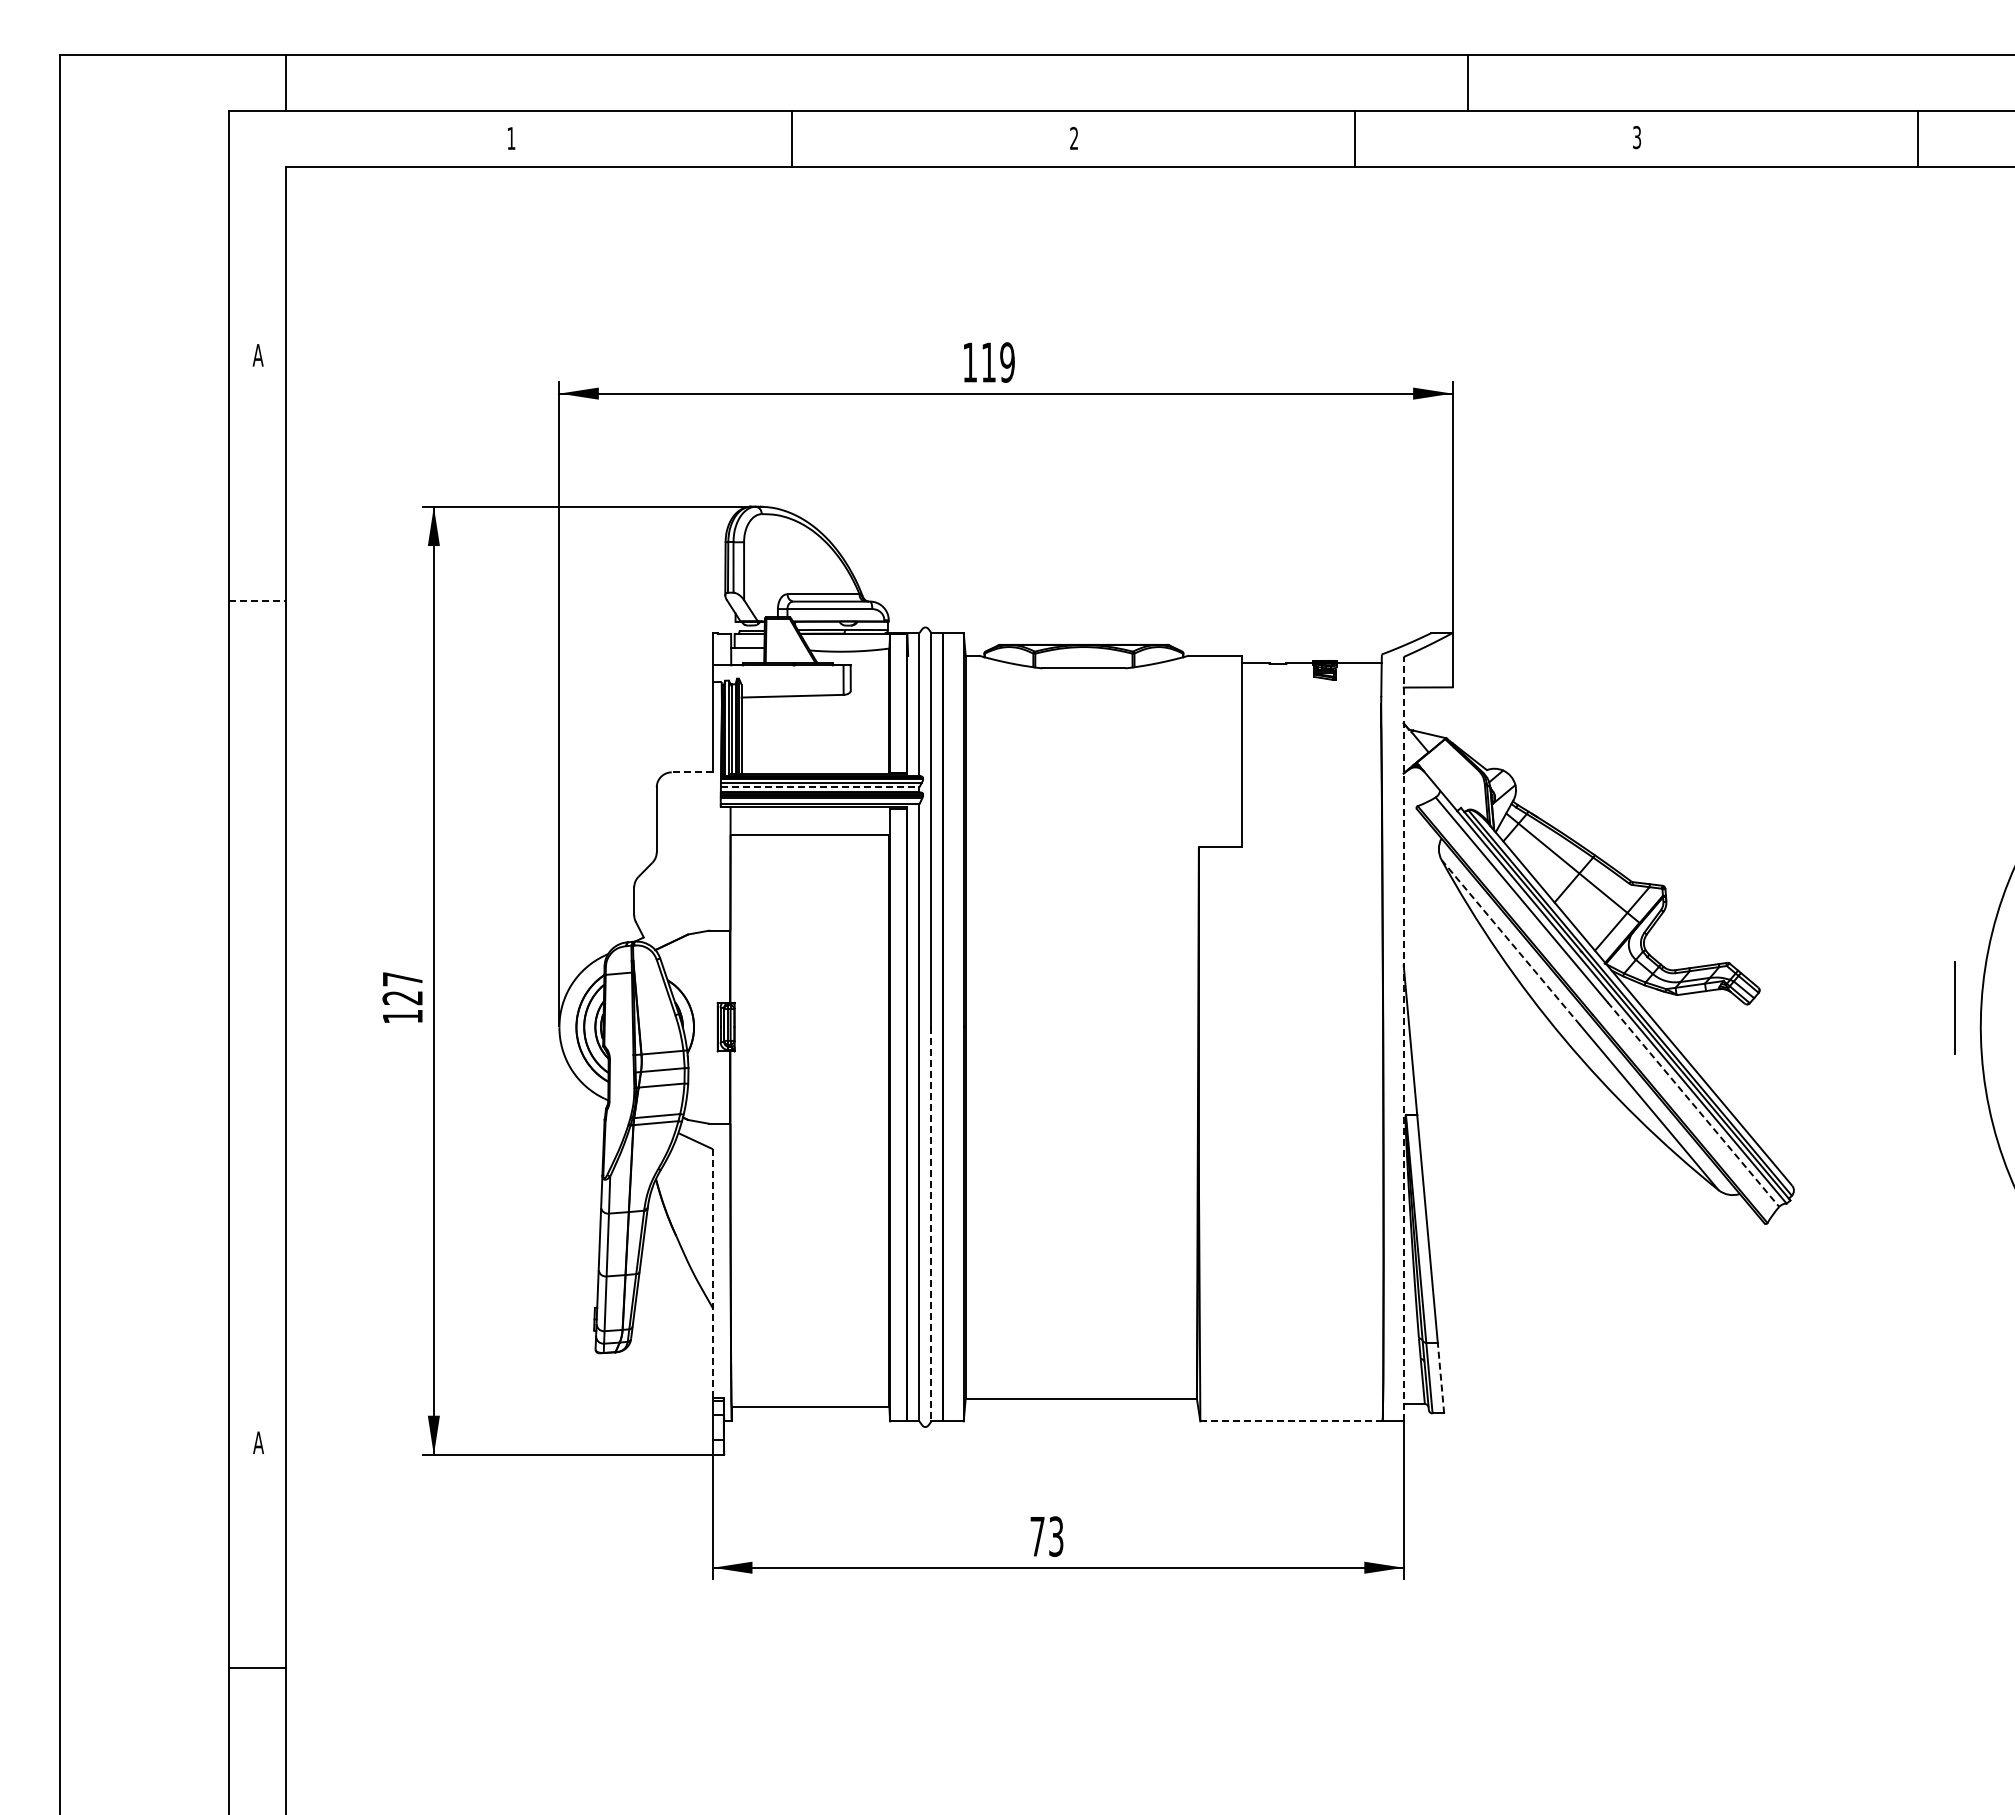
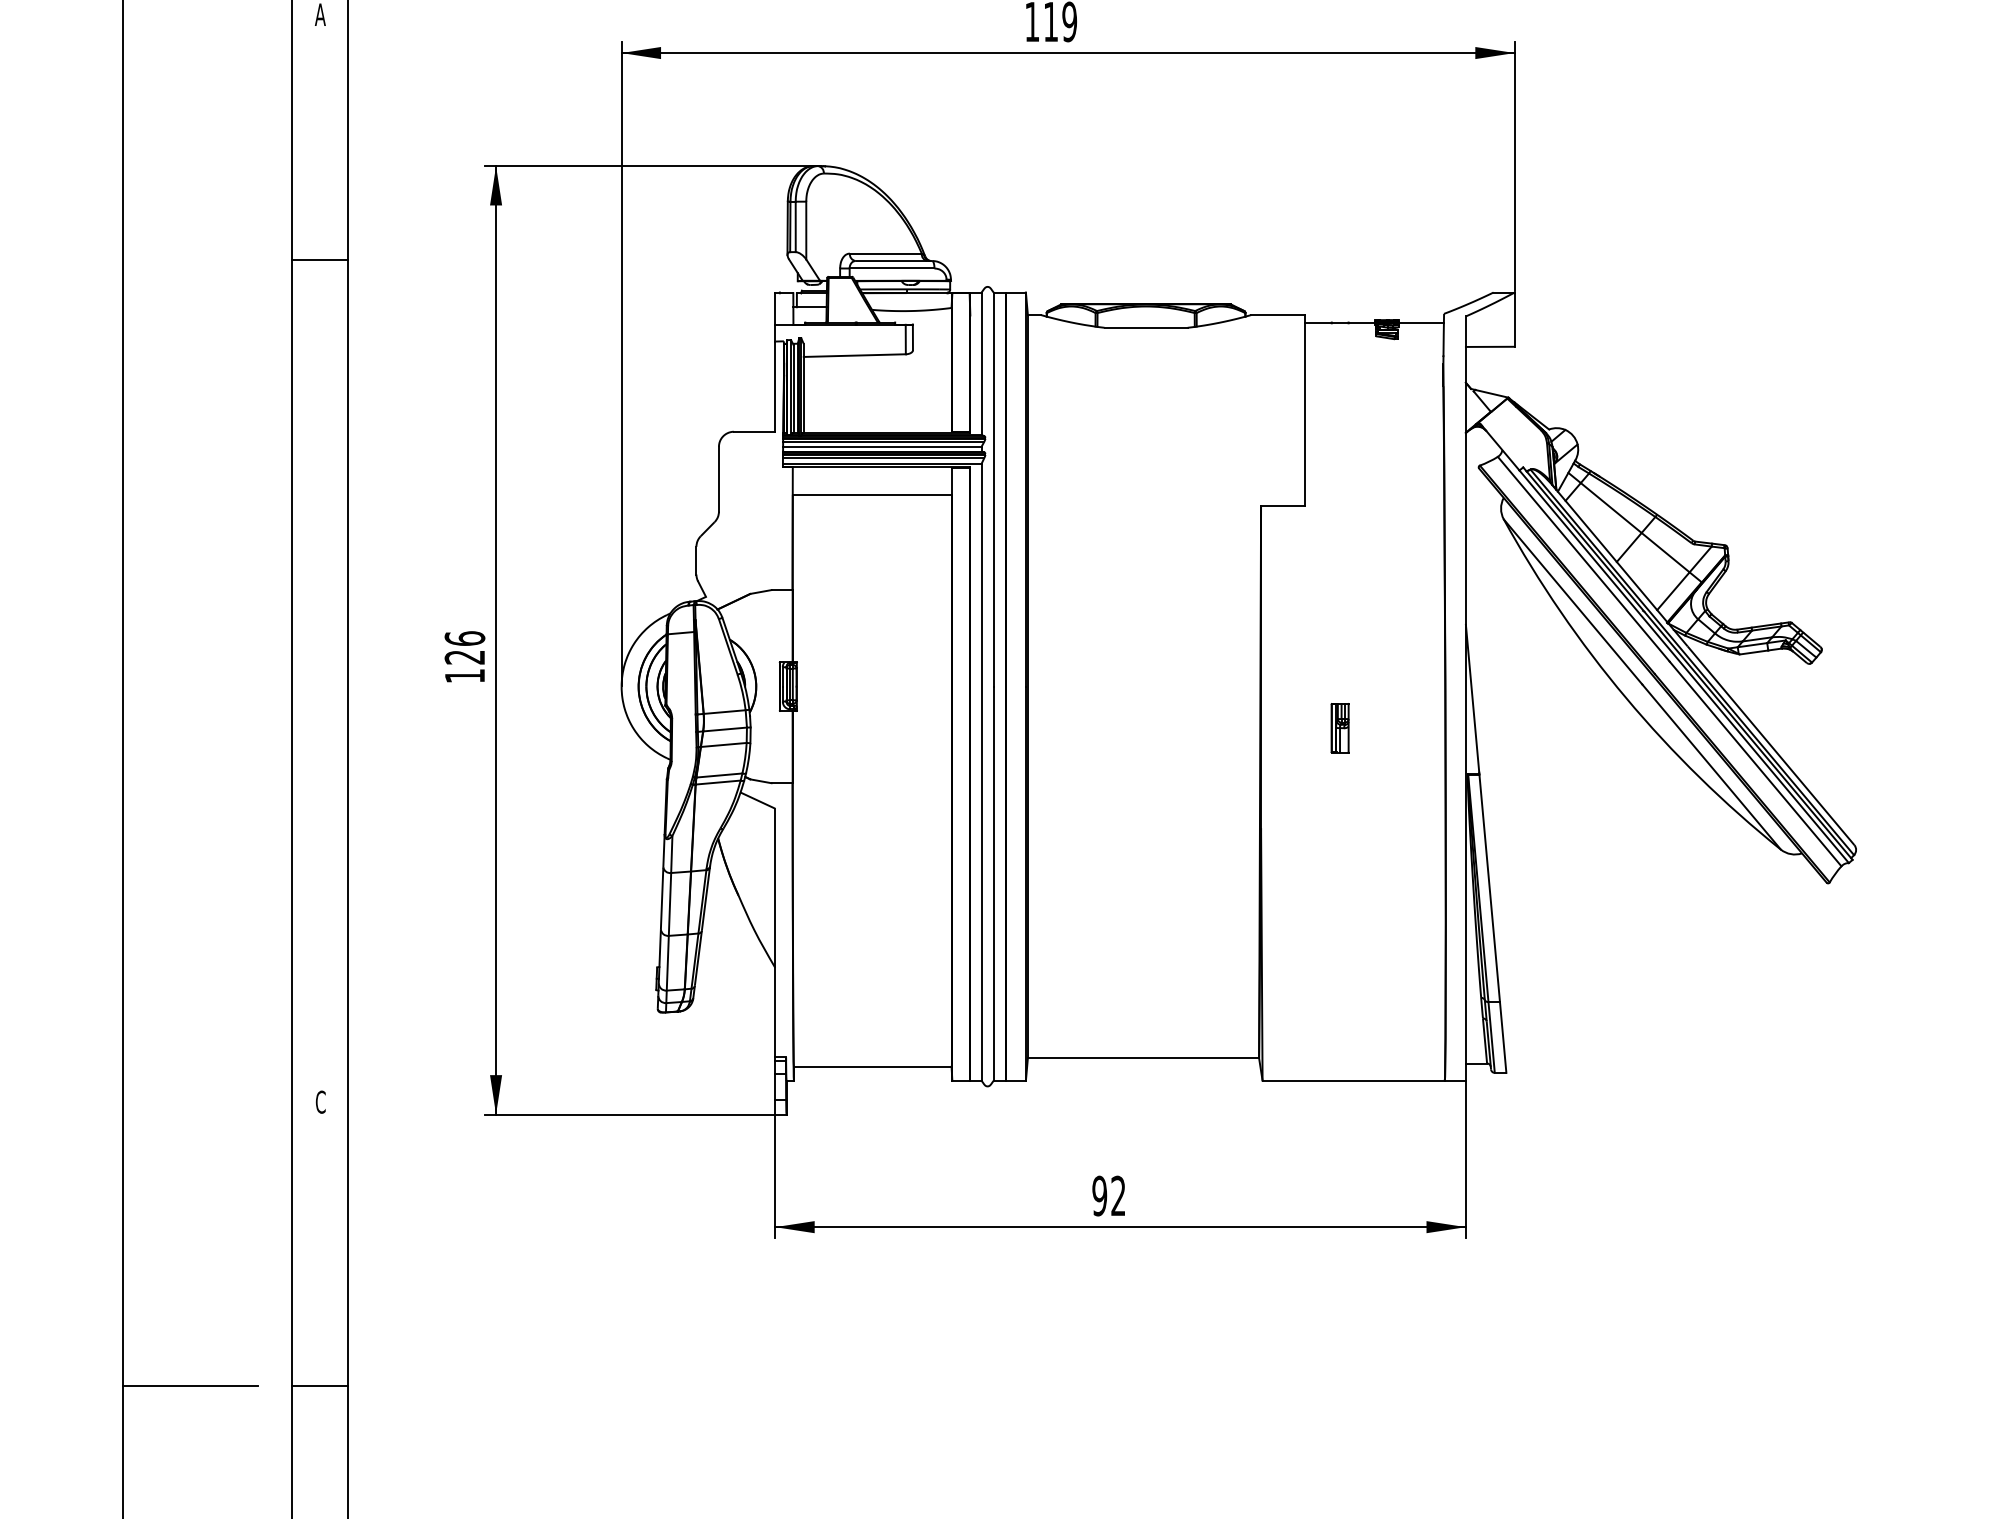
line: (258, 600) -> (320, 259), dashed -> solid
line: (692, 772) -> (754, 431), dashed -> solid
line: (820, 787) -> (882, 446), dashed -> solid
line: (1510, 942) -> (1572, 601), dashed -> solid
text: (402, 978) -> (464, 637), 127 -> 126
line: (1403, 1038) -> (1465, 697), dashed -> solid
part: (1277, 1068) -> (1339, 727), added
line: (1693, 1104) -> (1755, 763), dashed -> solid
line: (931, 1224) -> (993, 883), dashed -> solid
line: (713, 1273) -> (775, 932), dashed -> solid
line: (1440, 1378) -> (1502, 1037), dashed -> solid
line: (1291, 1421) -> (1353, 1080), dashed -> solid
text: (258, 1442) -> (320, 1101), A -> C
text: (1046, 1536) -> (1108, 1195), 73 -> 92
line: (257, 1667) -> (319, 1385), moved
line: (127, 1726) -> (189, 1385), added

